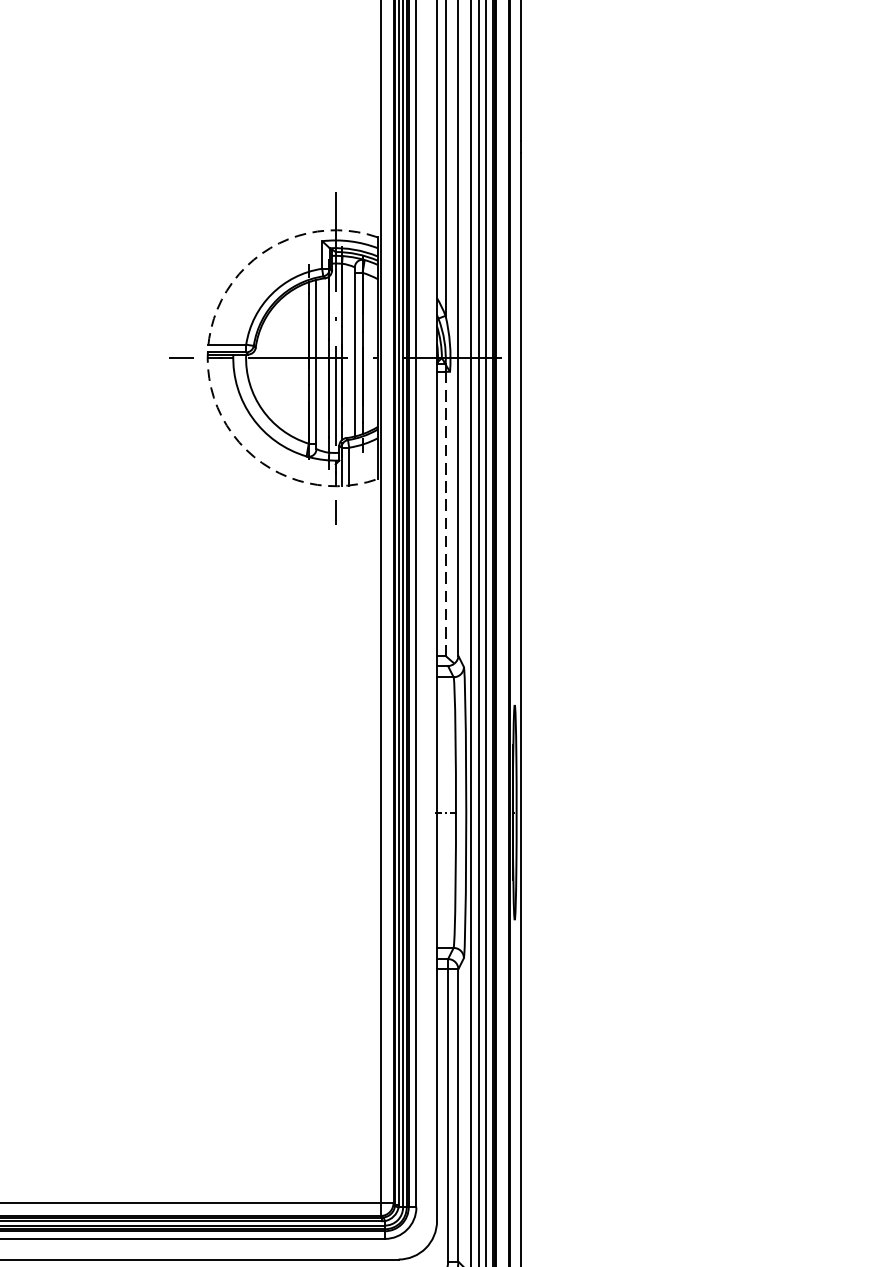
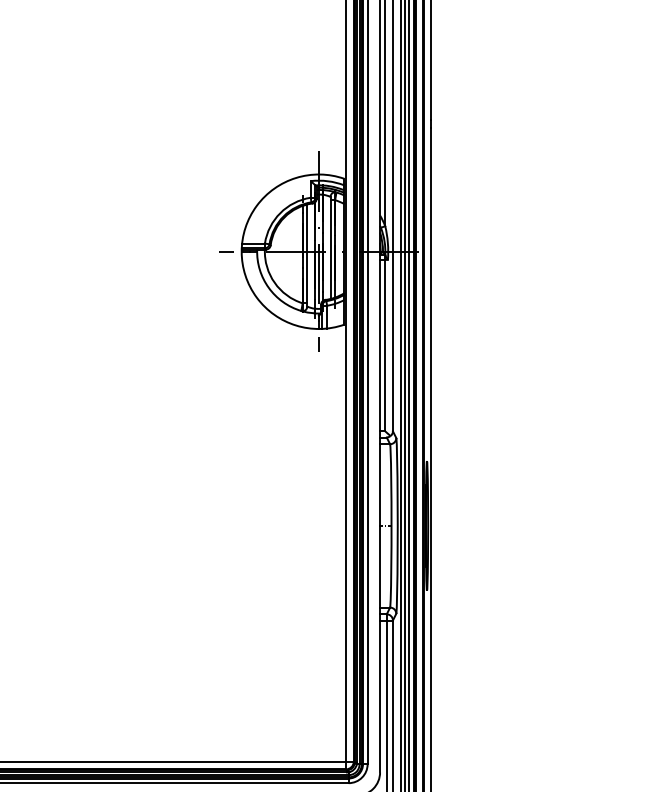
arc: (207, 357) -> (241, 251), dashed -> solid
line: (445, 513) -> (385, 345), dashed -> solid

